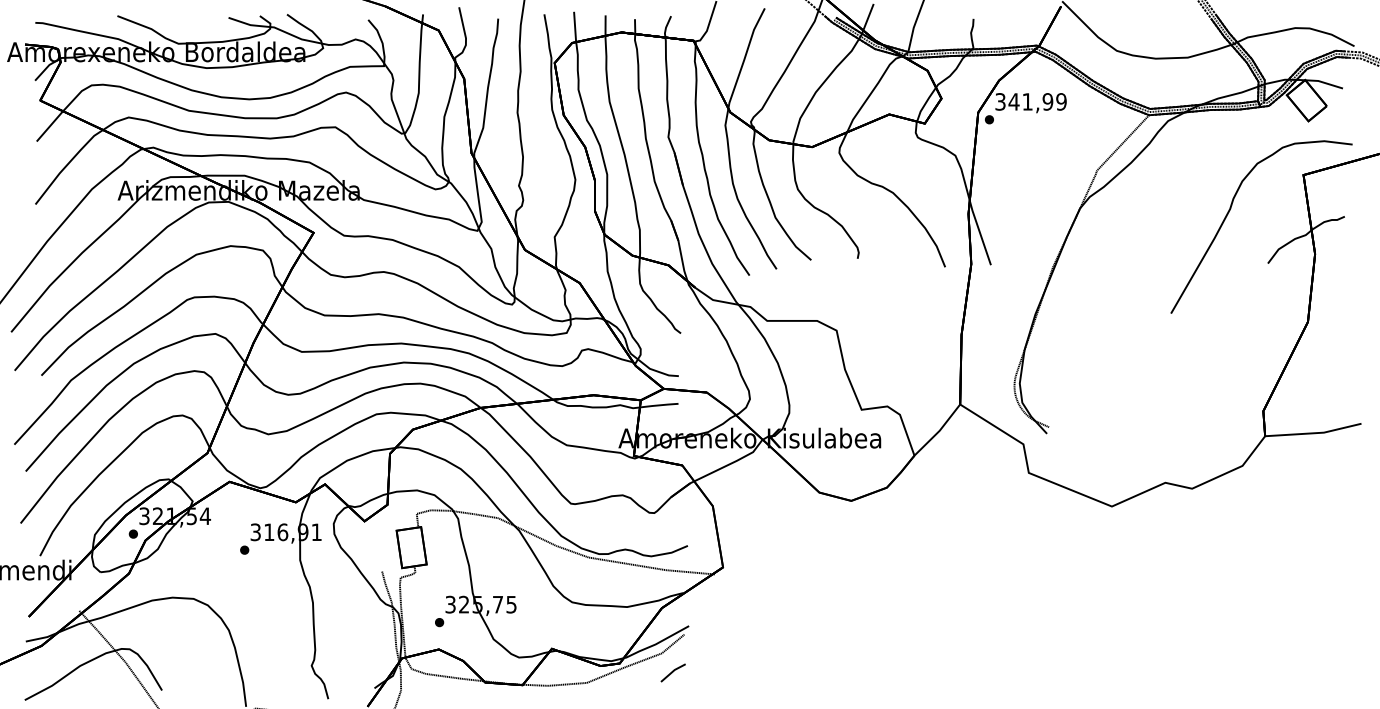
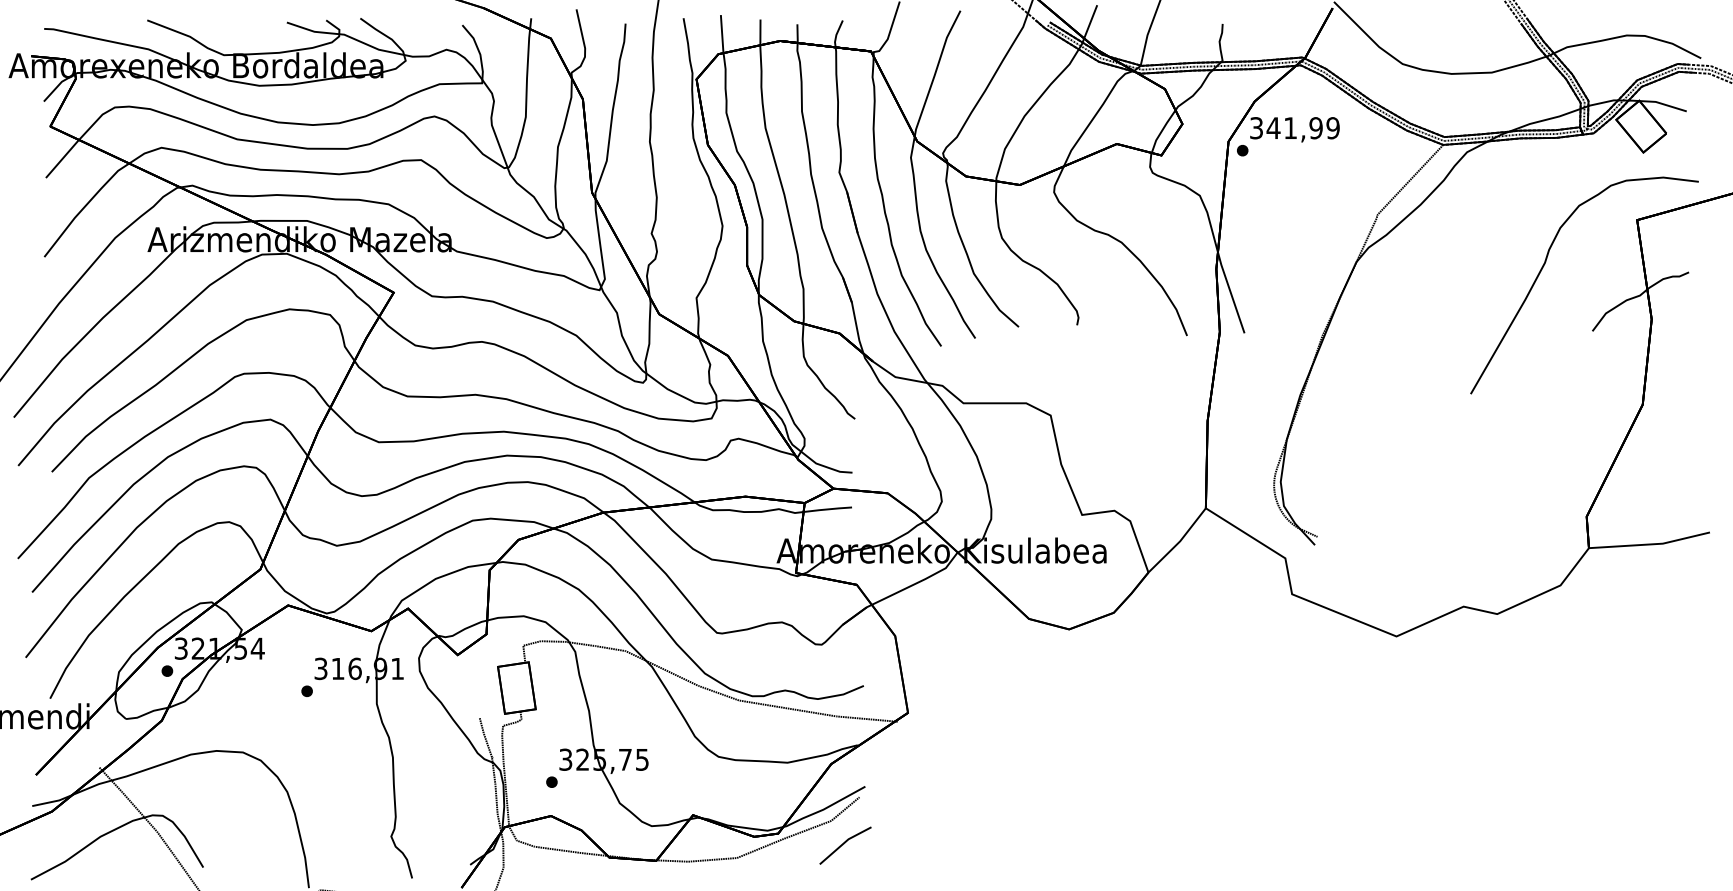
part: (673, 672) -> (845, 845), size x1.67

